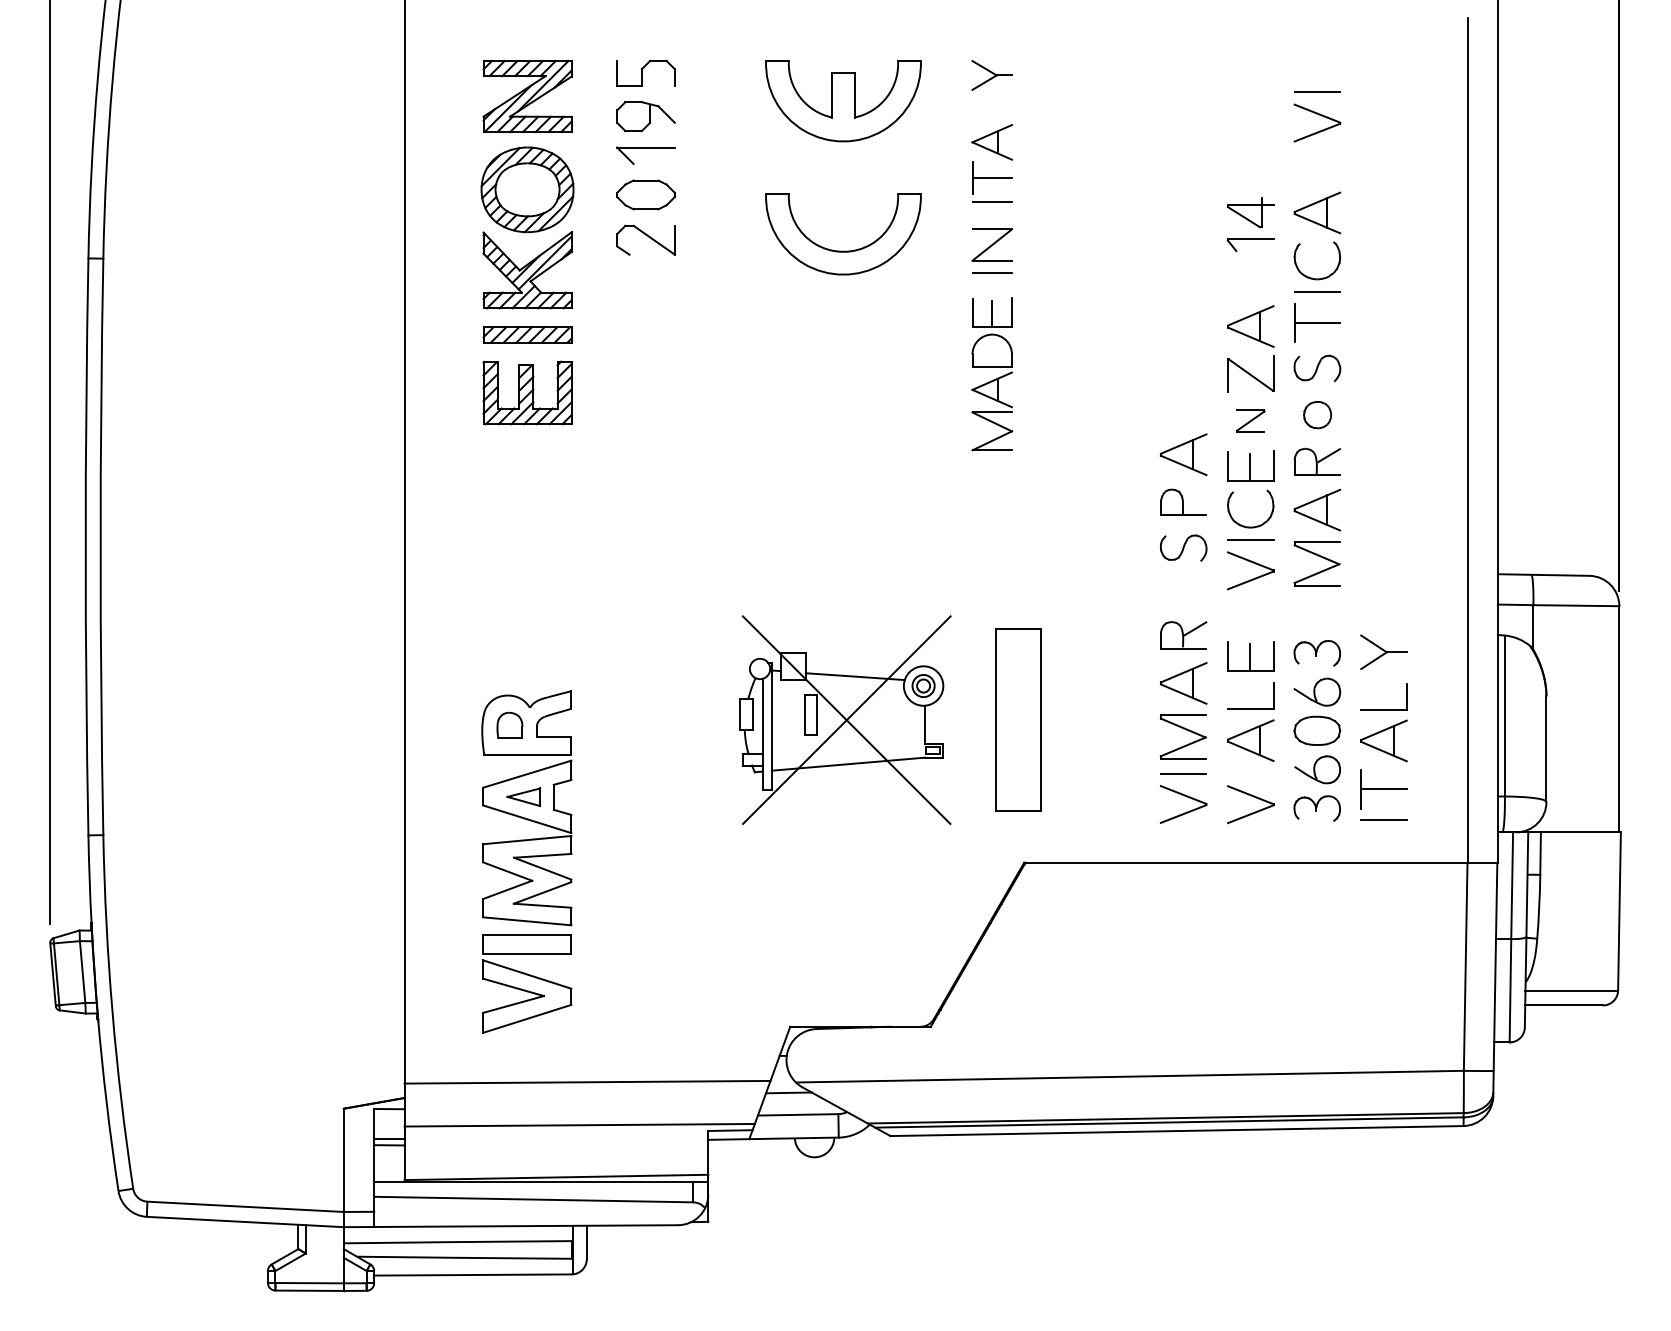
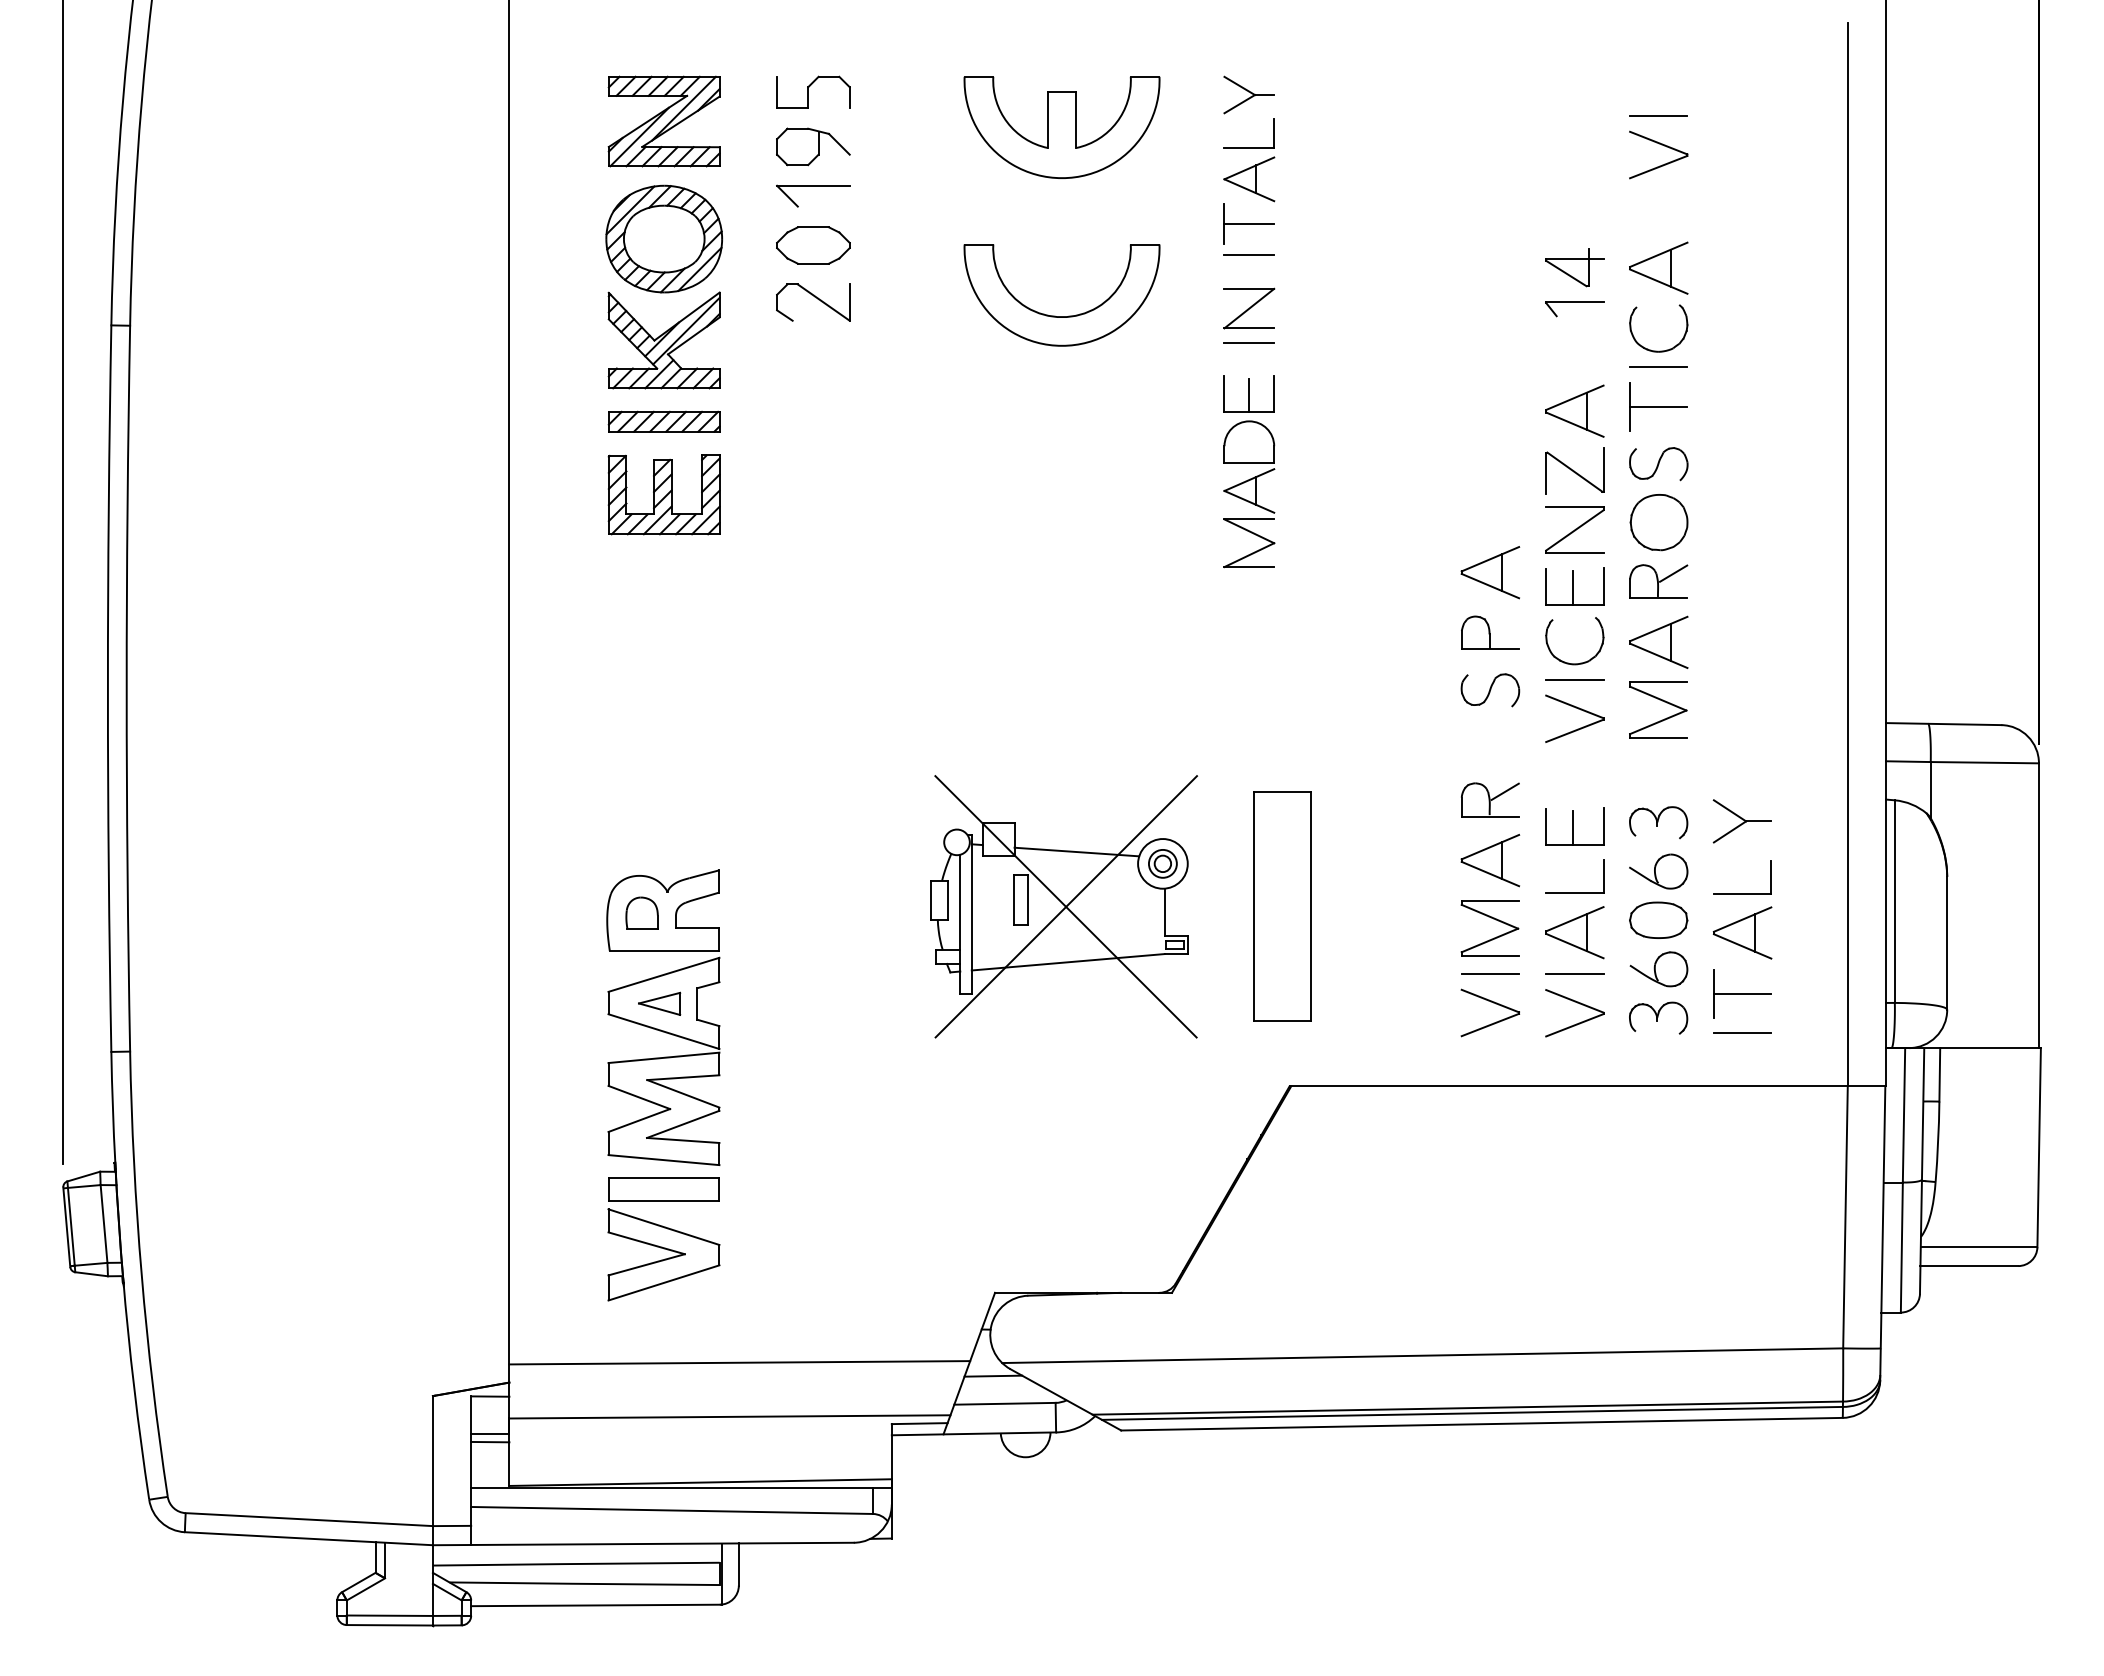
part: (991, 117) -> (1248, 147), added
part: (1317, 414) -> (1658, 522), size x1.67
part: (1250, 420) -> (1574, 529), size x1.67
line: (1250, 773) -> (1574, 974), added

